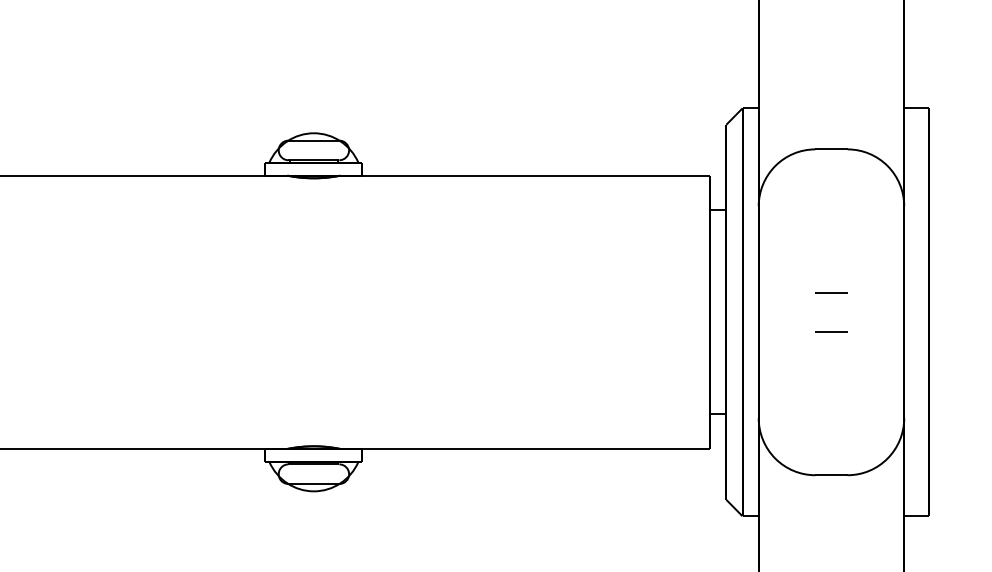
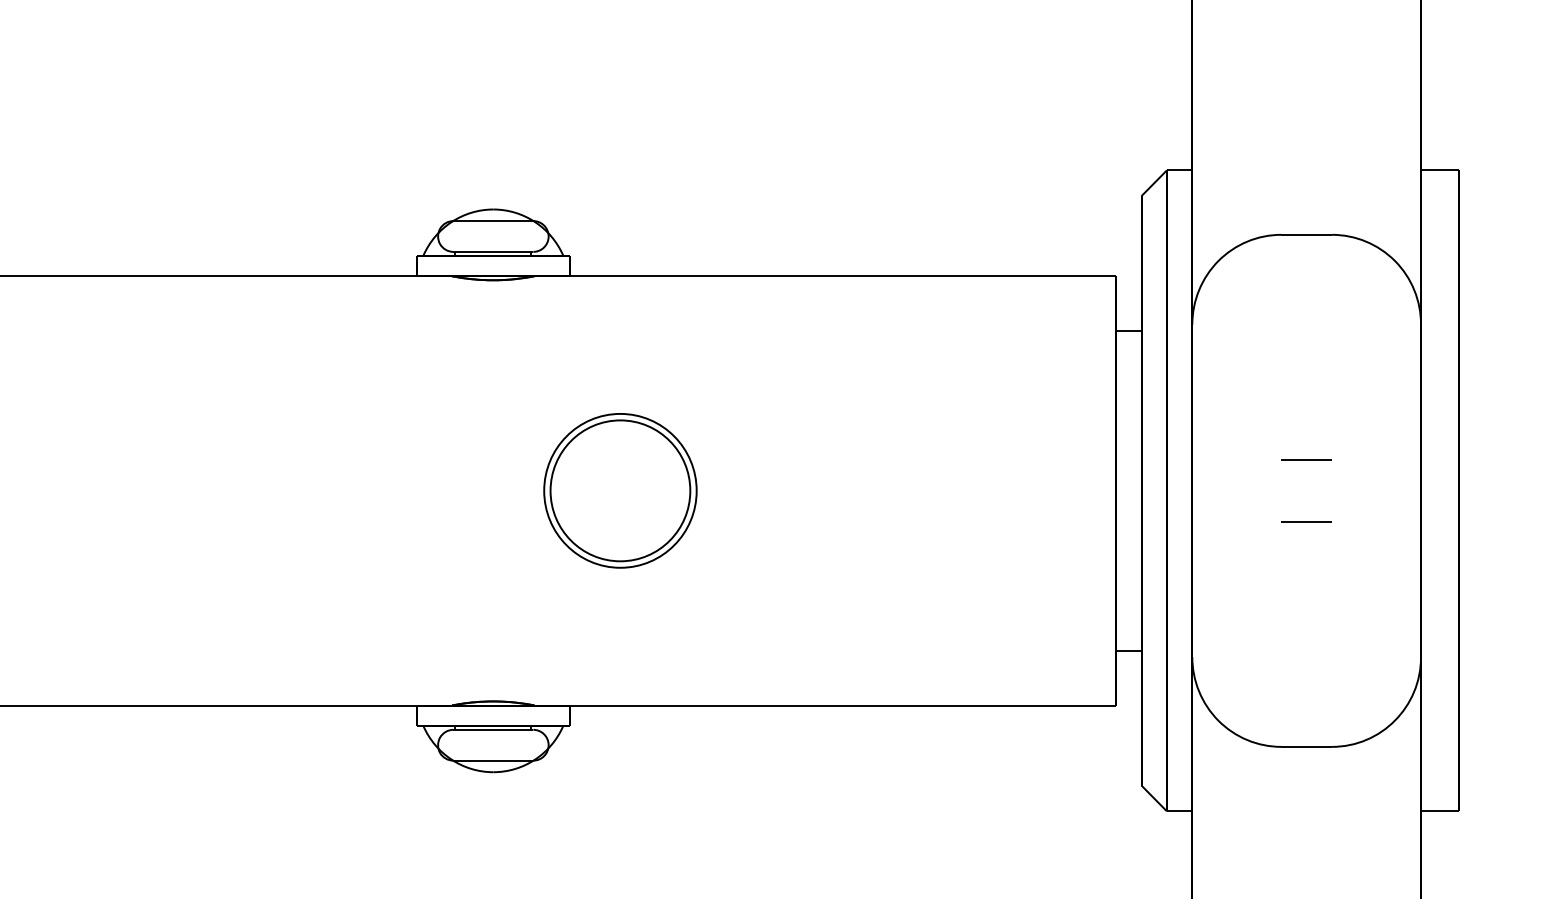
part: (394, 312) -> (619, 491), added

